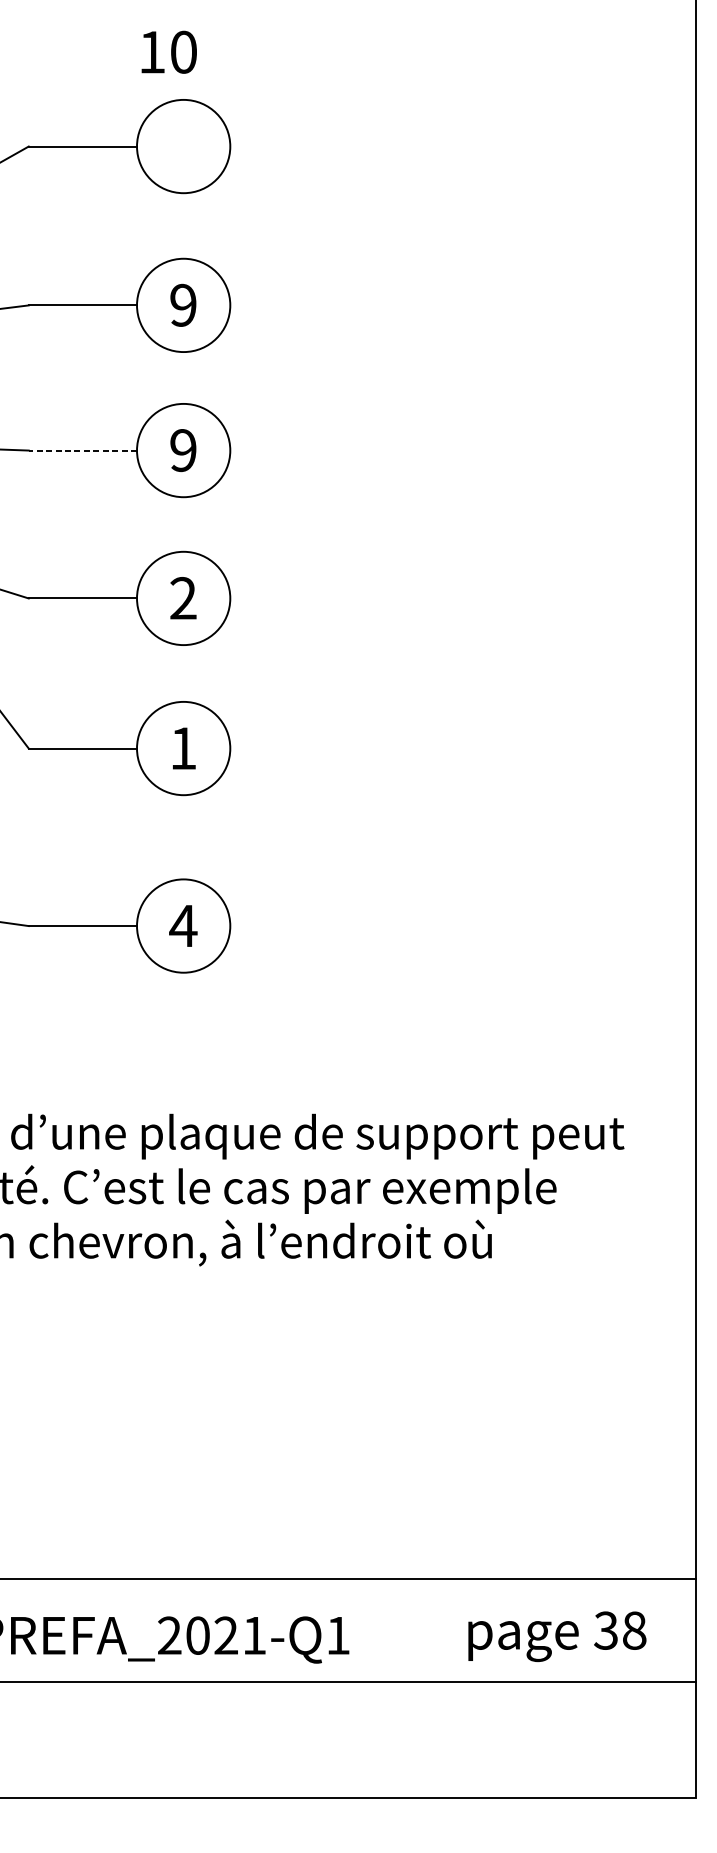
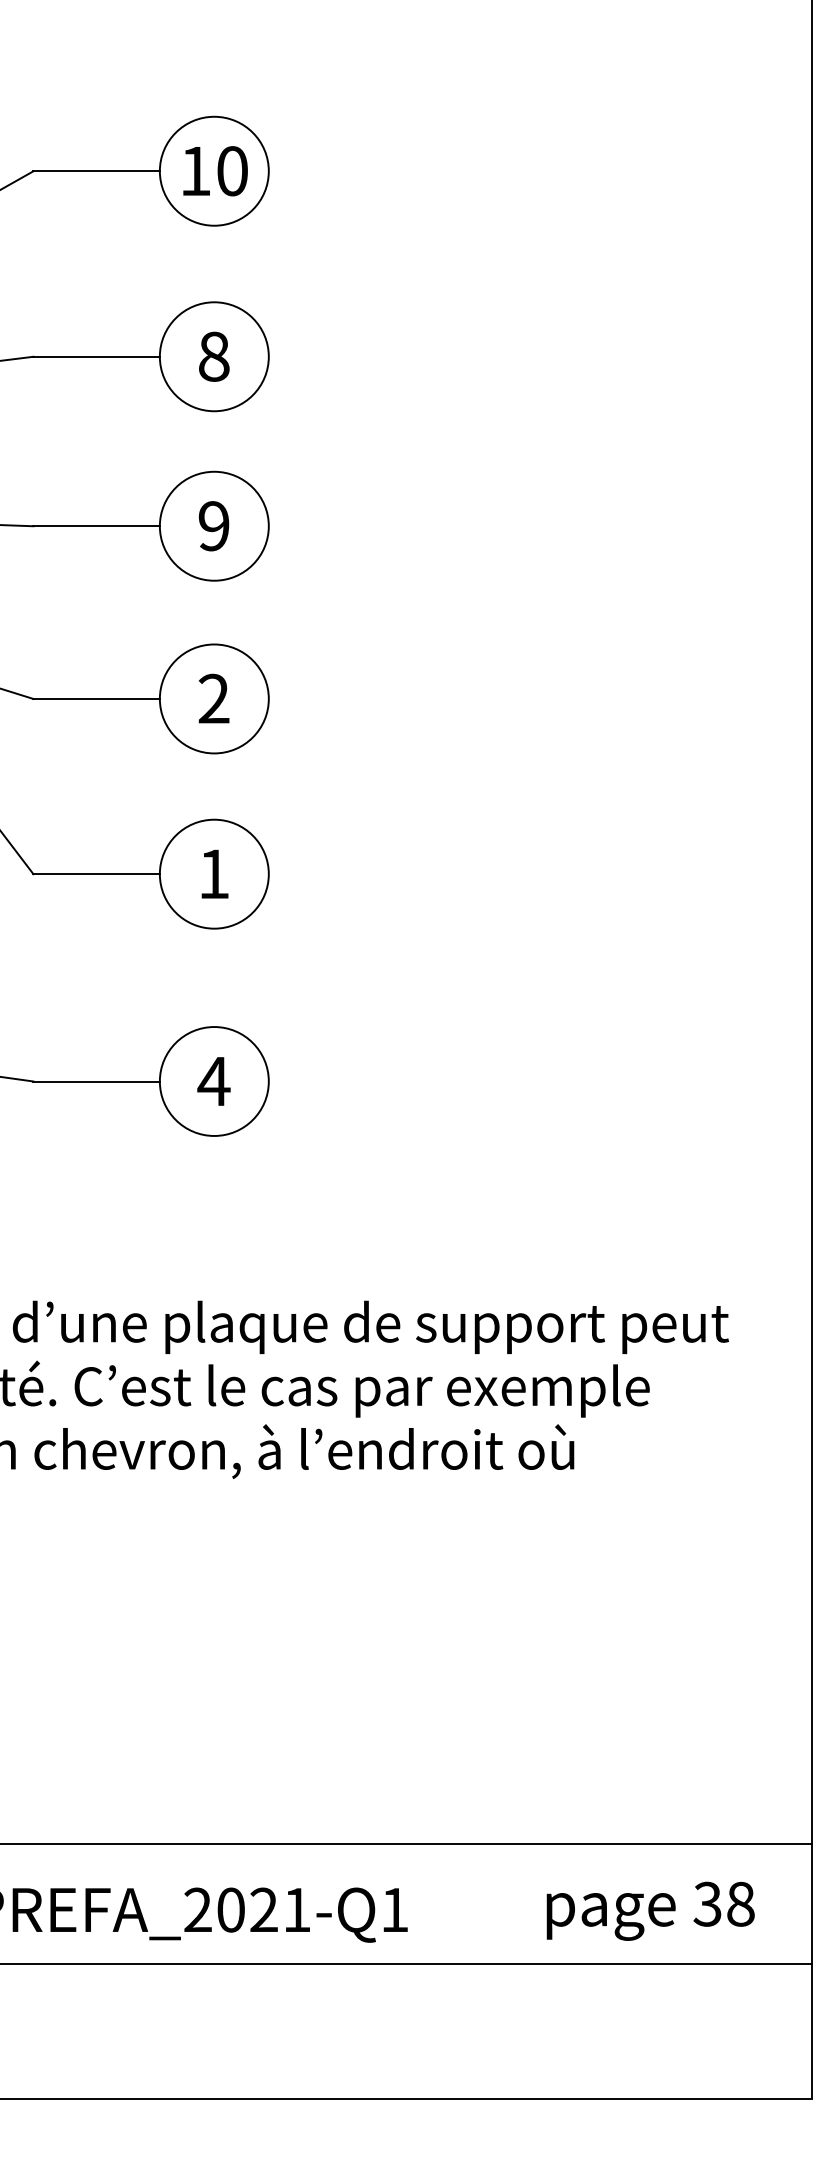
text: (169, 52) -> (215, 171), moved
text: (182, 305) -> (213, 356), 9 -> 8
line: (82, 450) -> (96, 526), dashed -> solid

